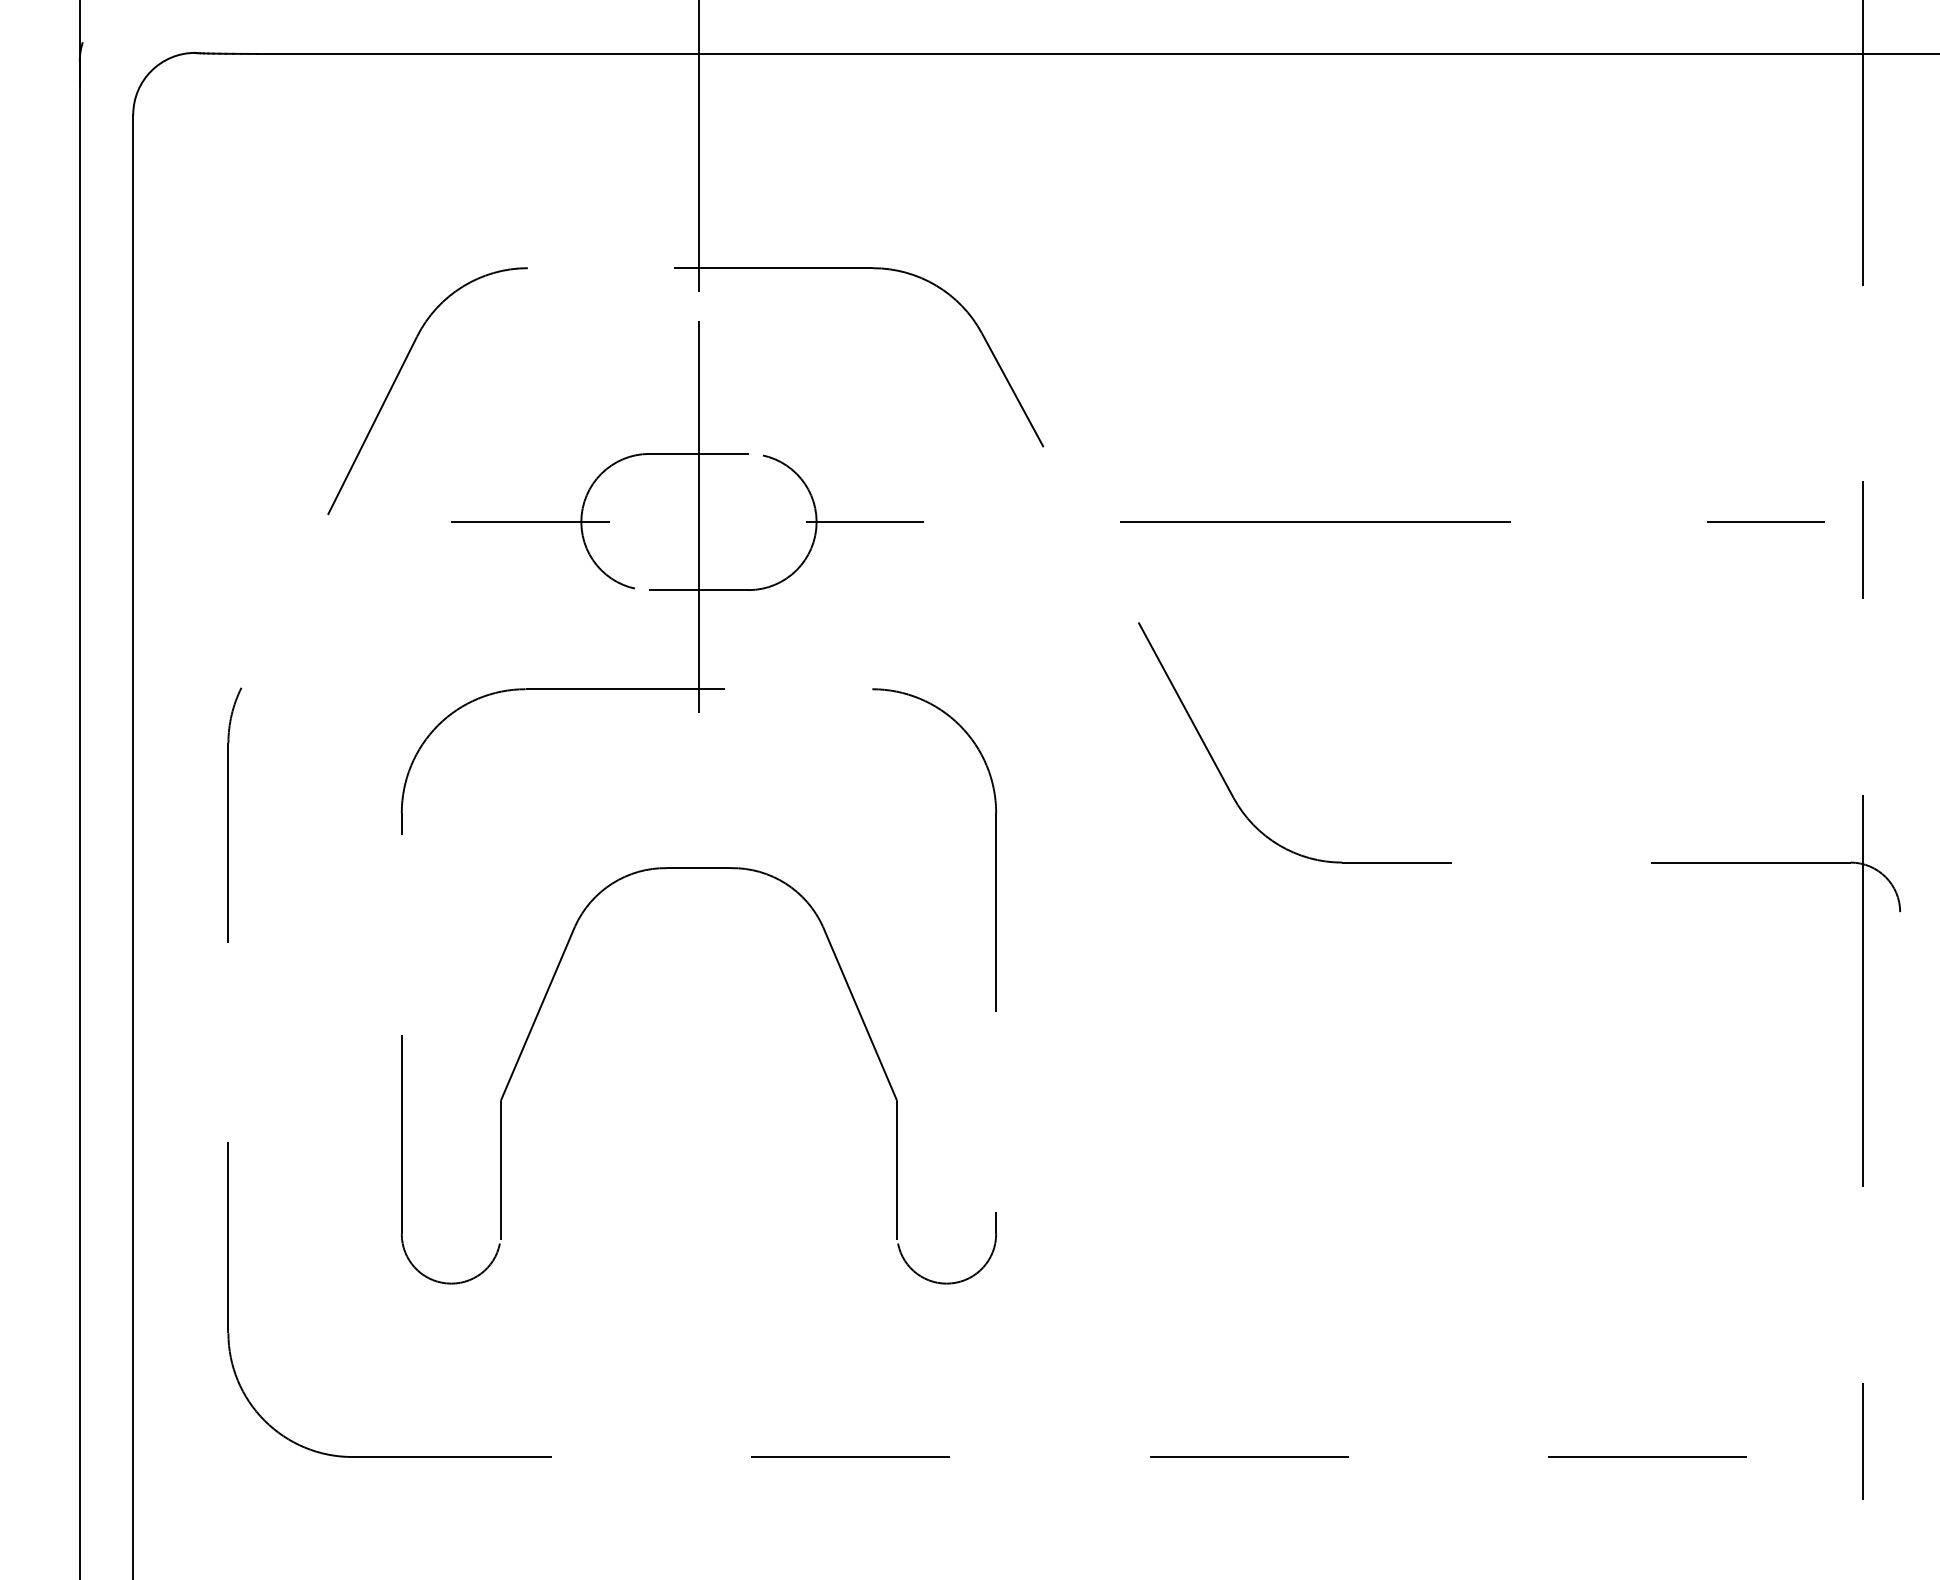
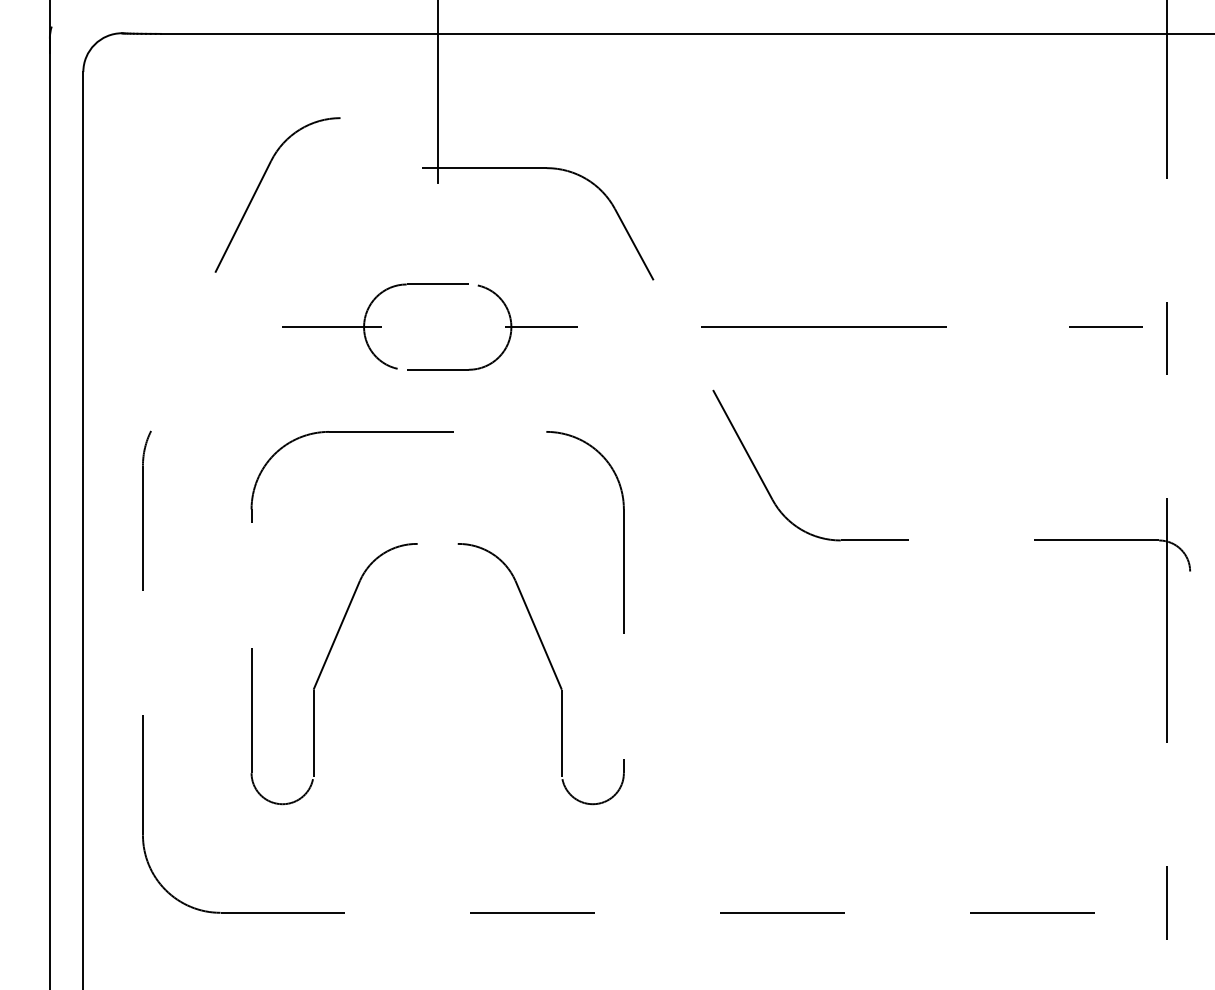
part: (398, 377) -> (259, 186), moved
line: (698, 528) -> (437, 331), removed
line: (698, 867) -> (437, 543), removed

